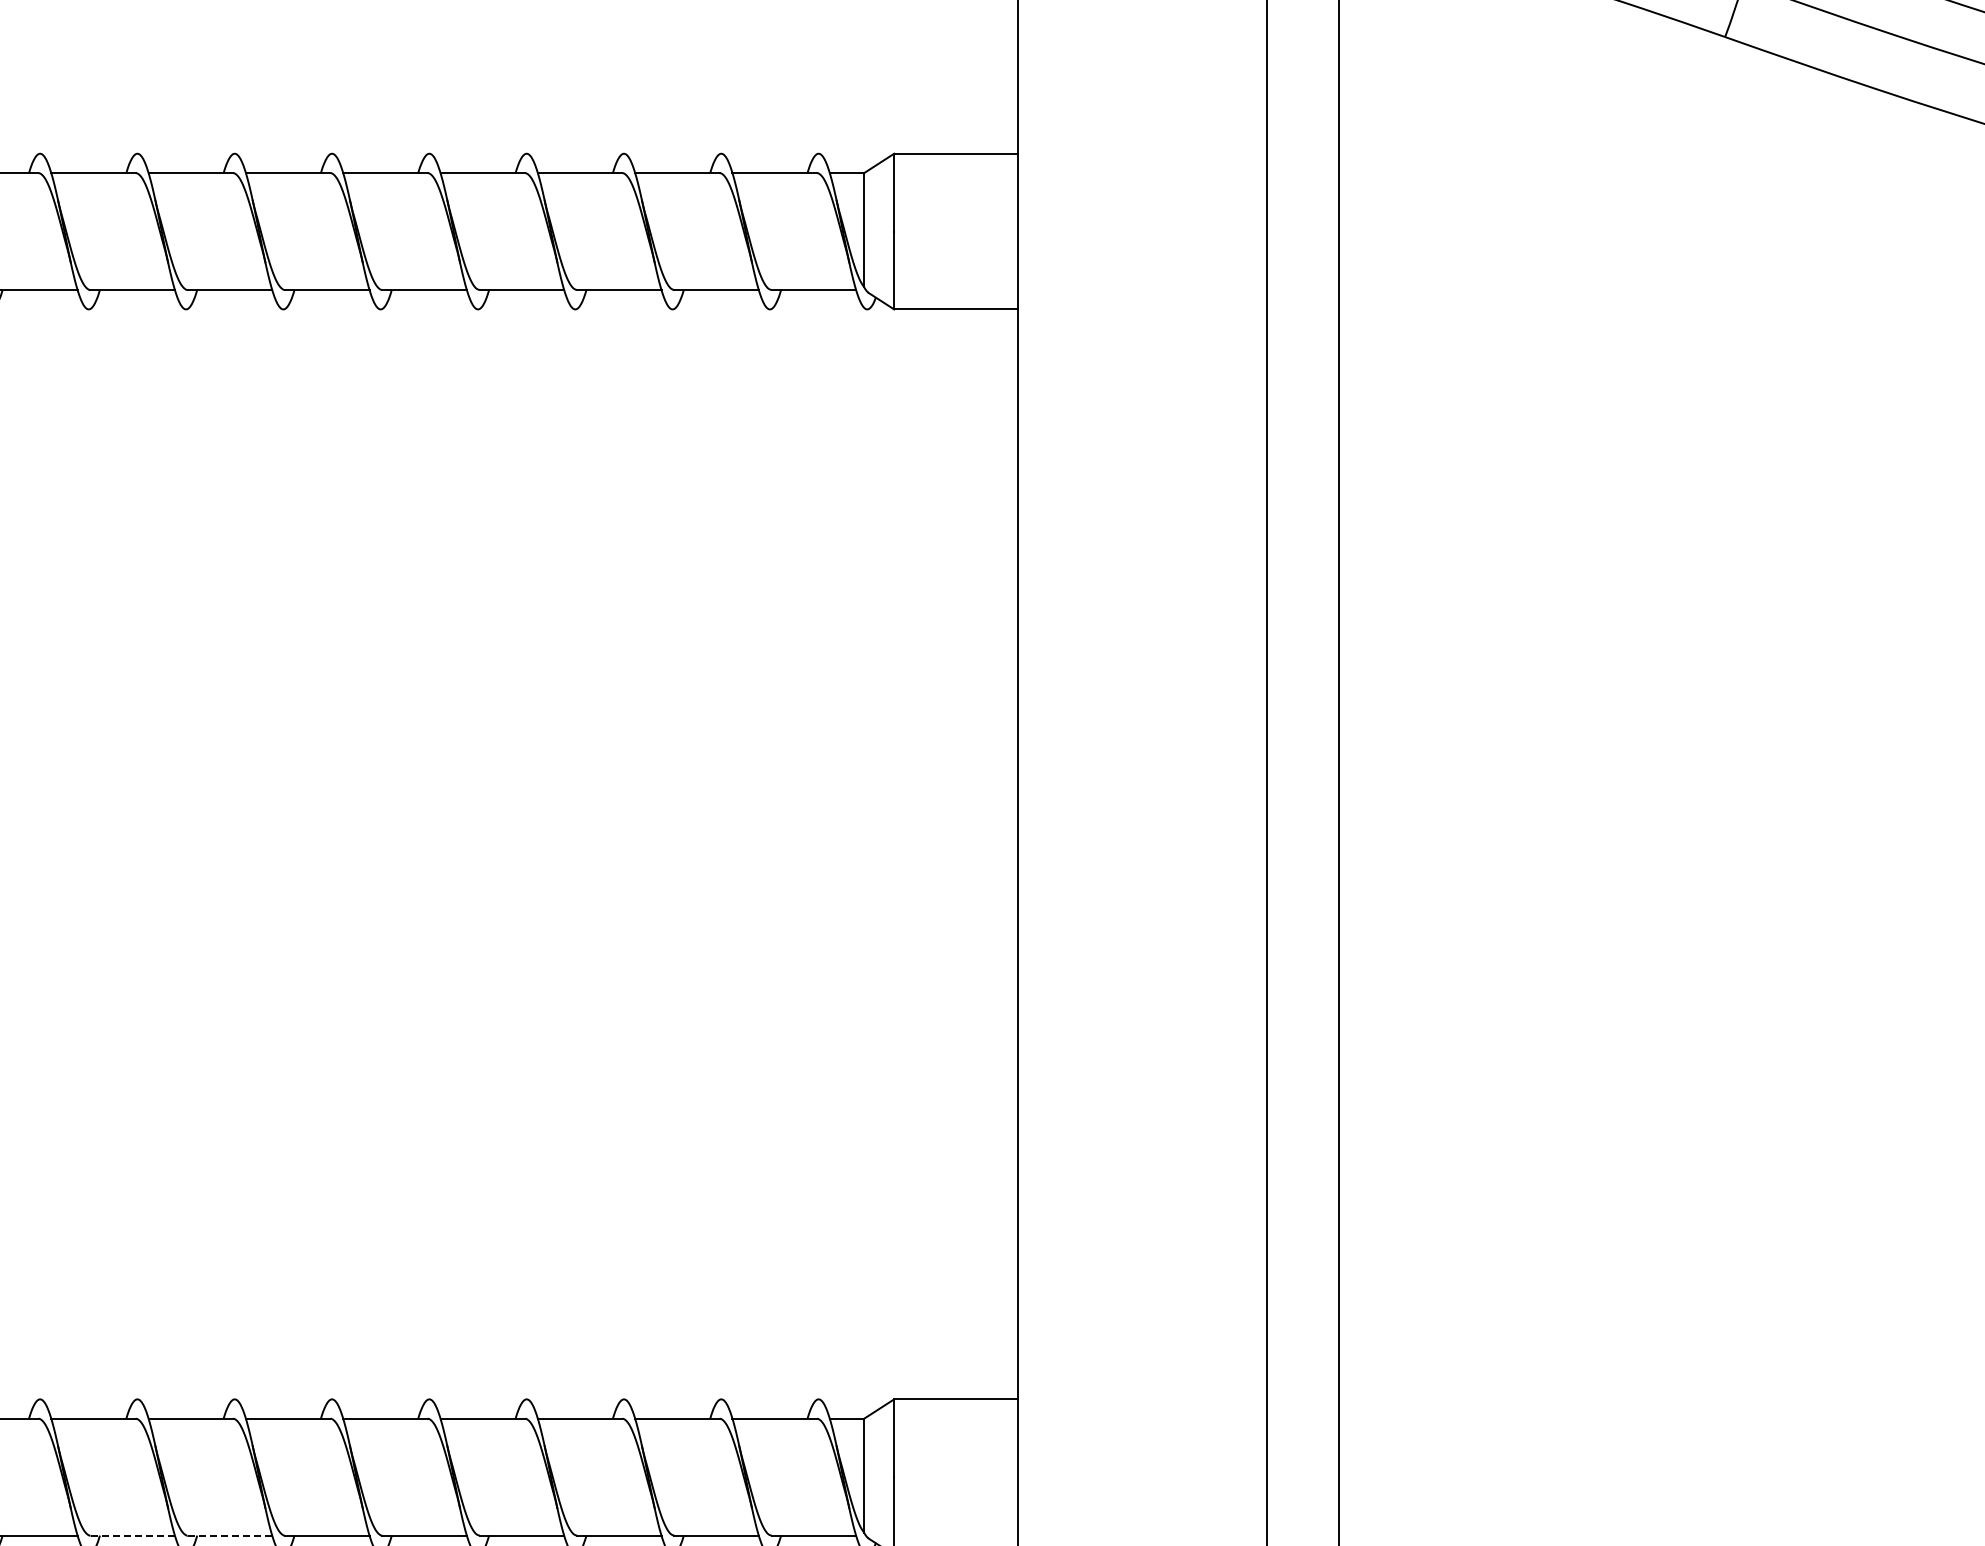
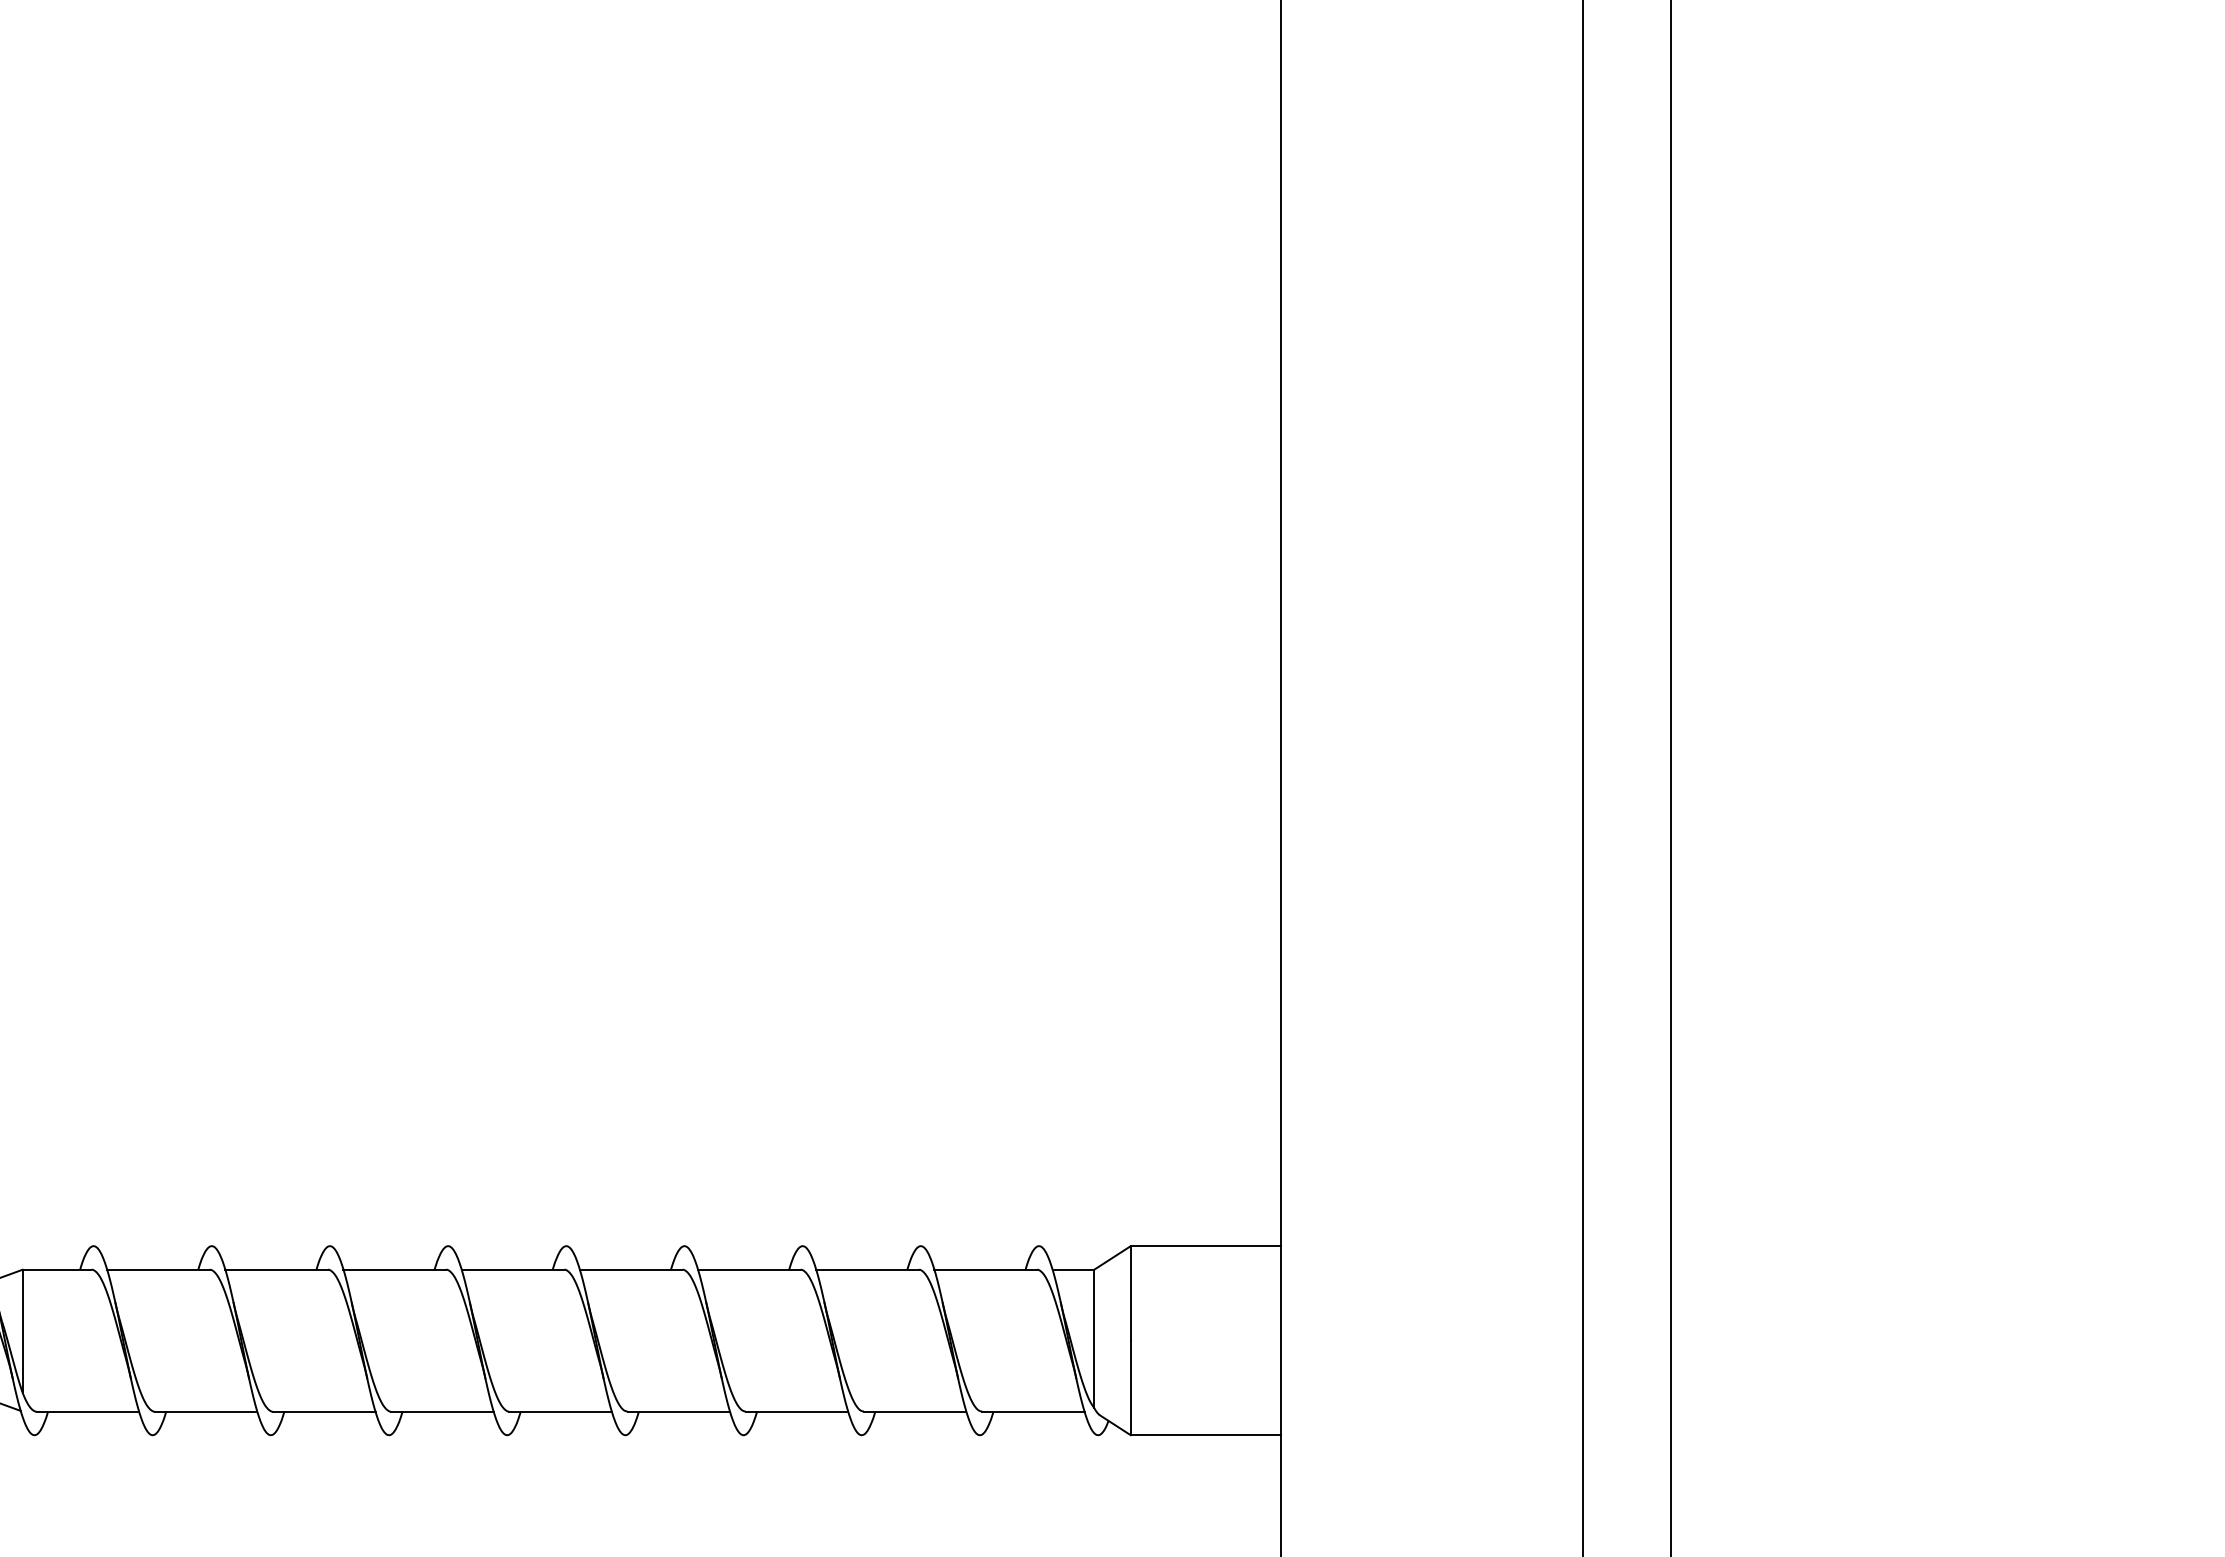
line: (133, 1535) -> (207, 1411), dashed -> solid
line: (230, 1535) -> (324, 1411), dashed -> solid

